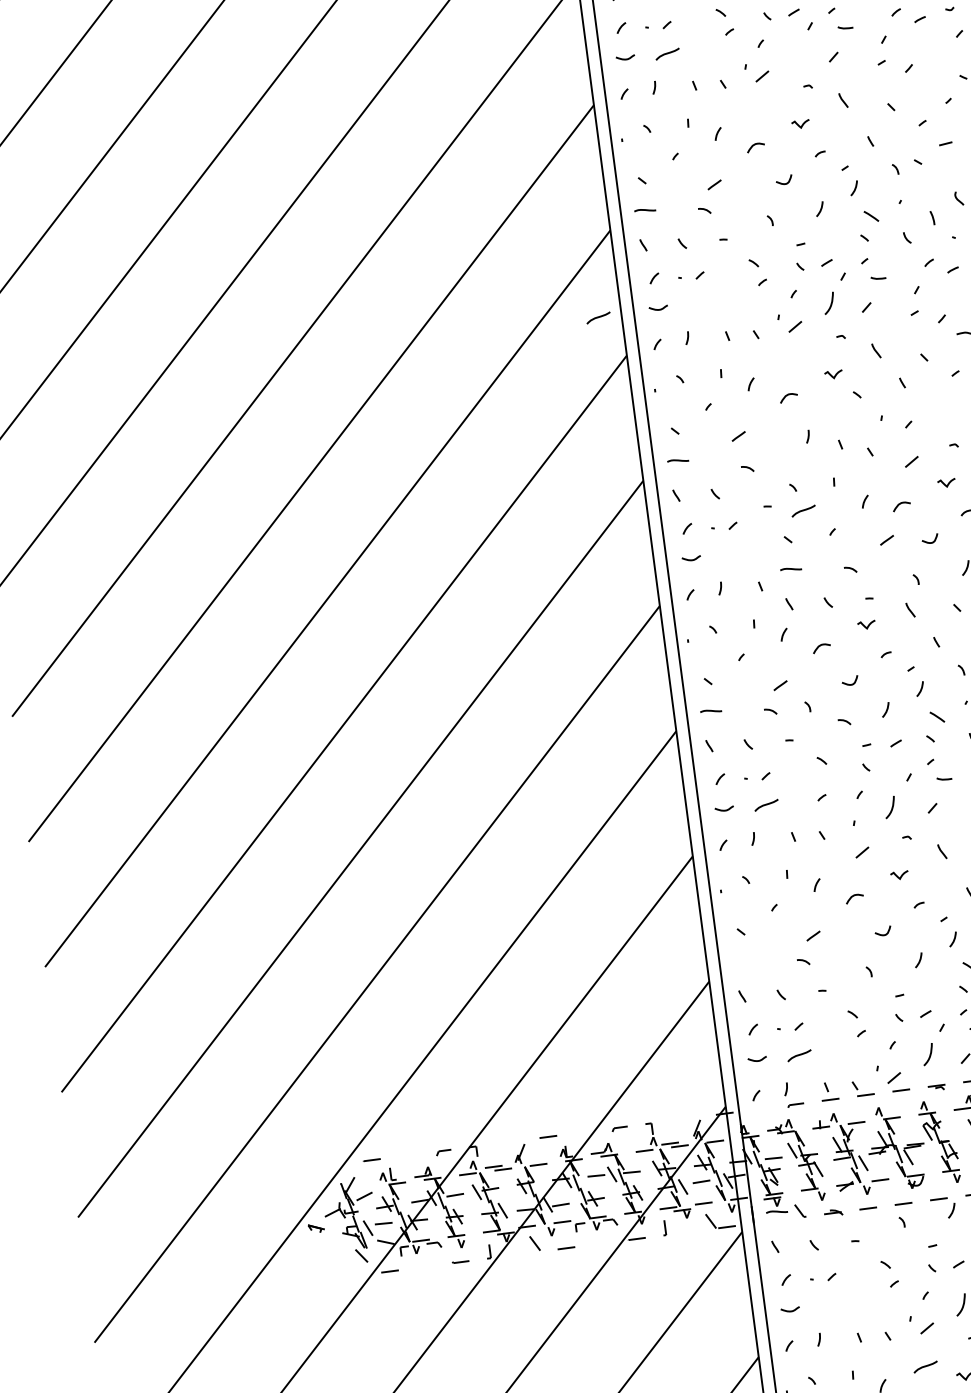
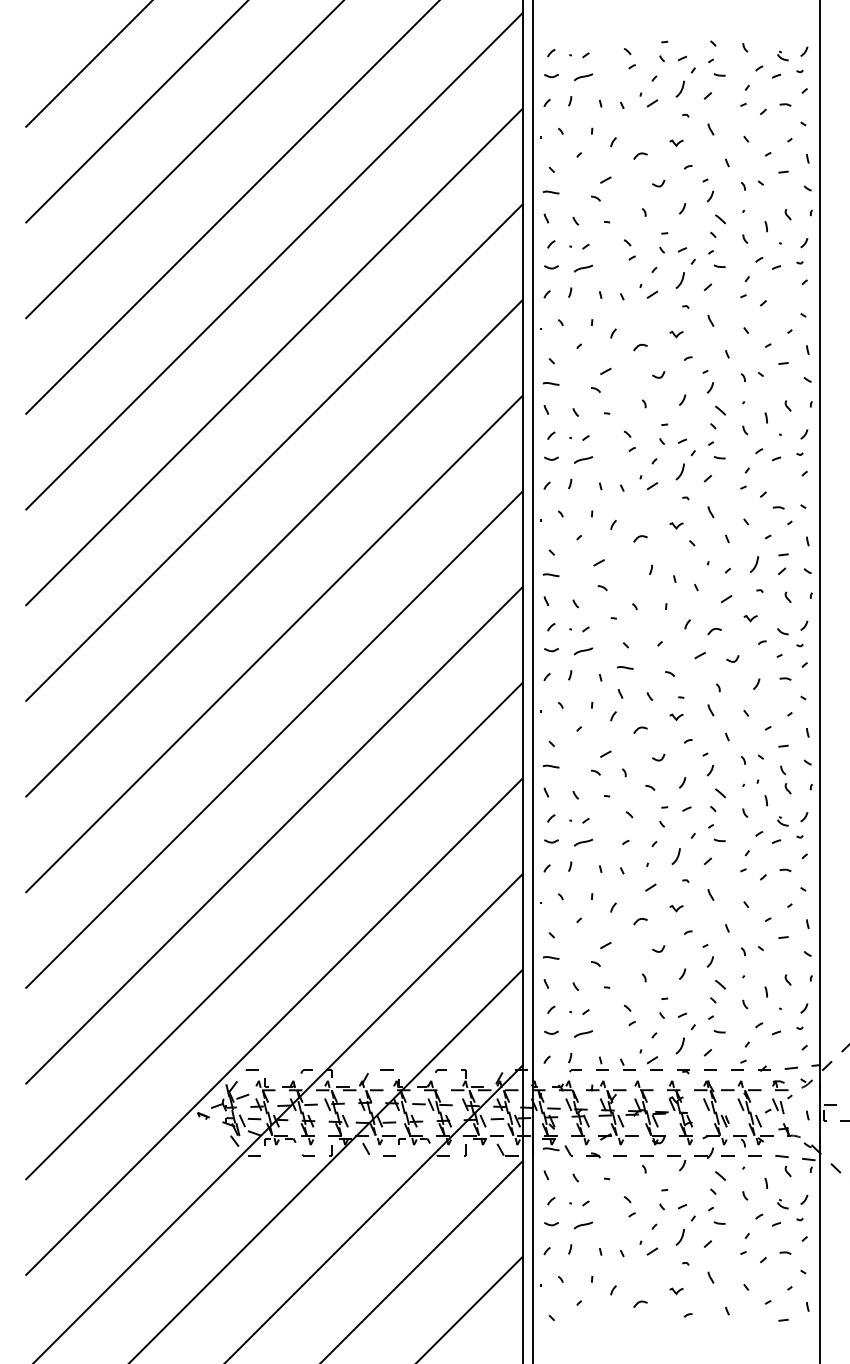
curve: (796, 54) -> (680, 281), added
line: (598, 317) -> (583, 459), moved
curve: (943, 411) -> (755, 564), added
curve: (803, 511) -> (583, 651), moved
line: (743, 961) -> (550, 957), added
curve: (925, 1367) -> (583, 1225), moved

